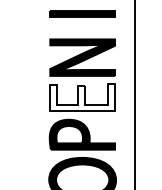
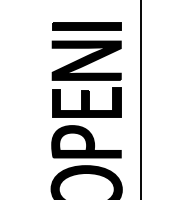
part: (82, 13) -> (86, 25), moved
fill: (82, 97) -> (86, 102), added

